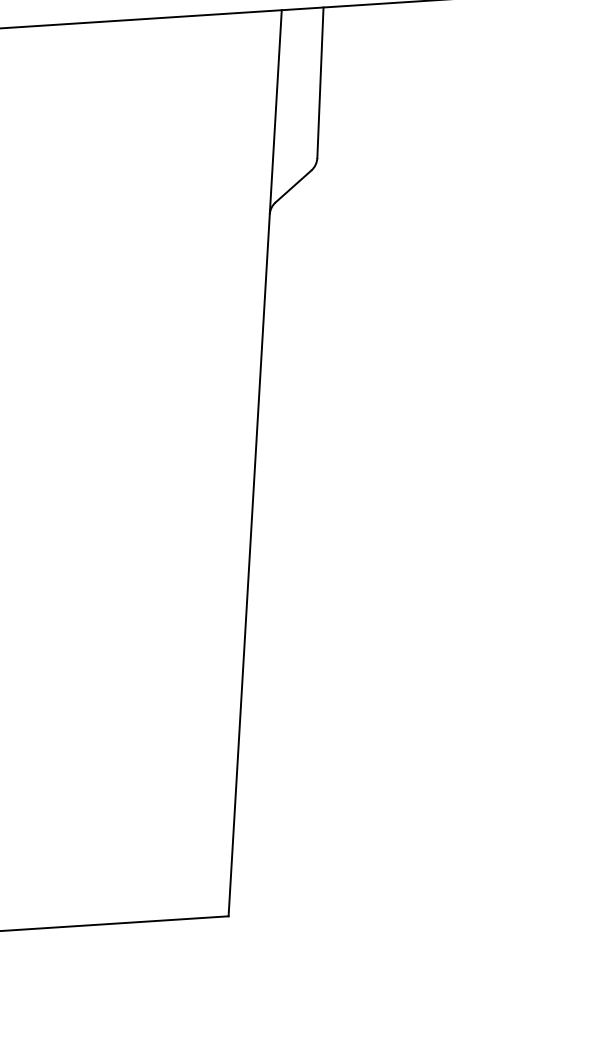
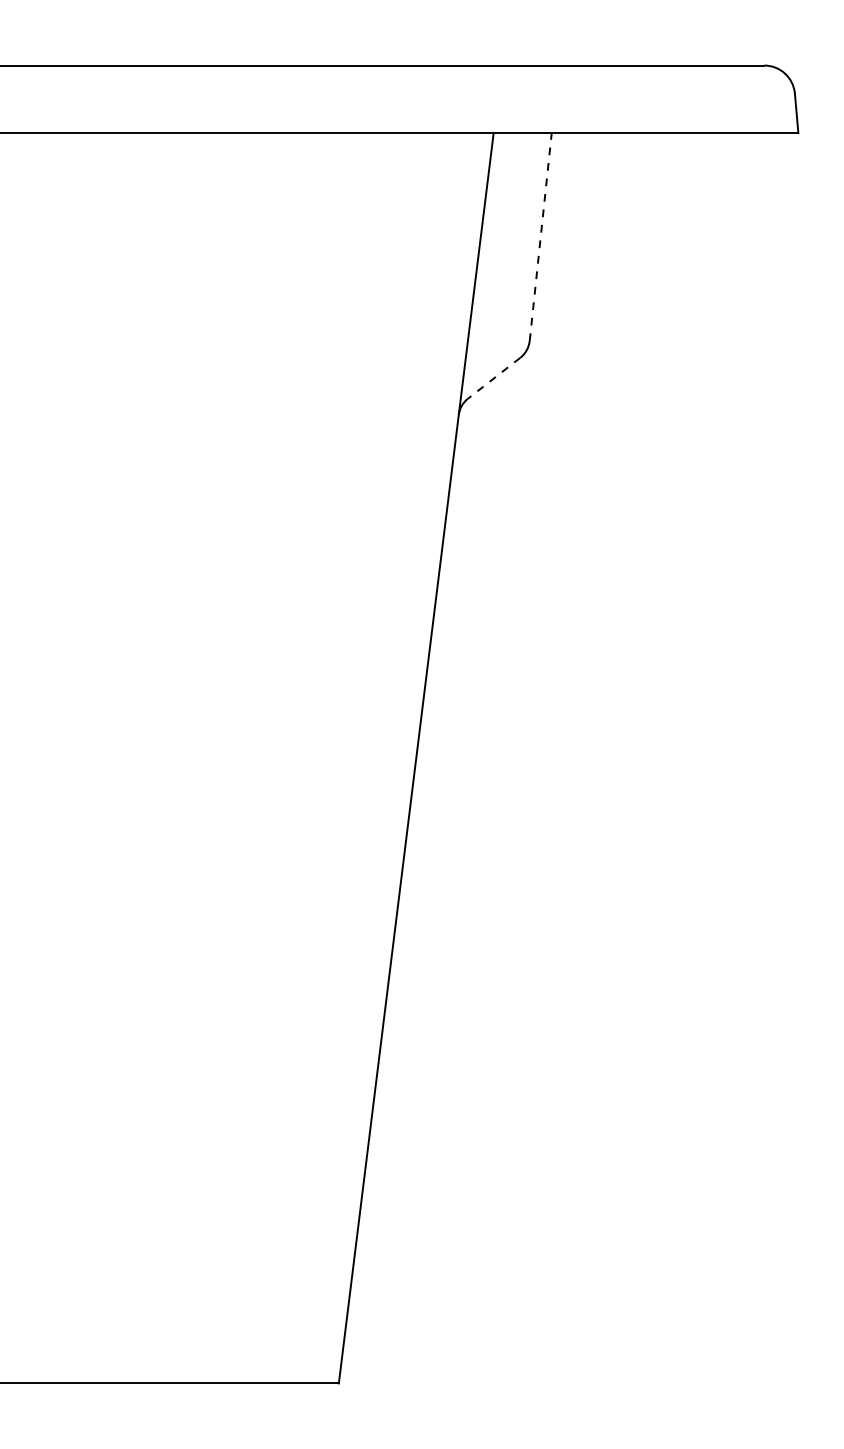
line: (320, 83) -> (540, 237), solid -> dashed
line: (293, 186) -> (493, 378), solid -> dashed

